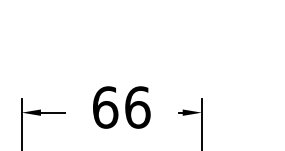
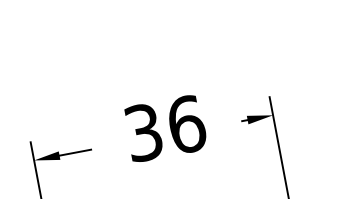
text: (105, 107) -> (143, 132), 66 -> 36

